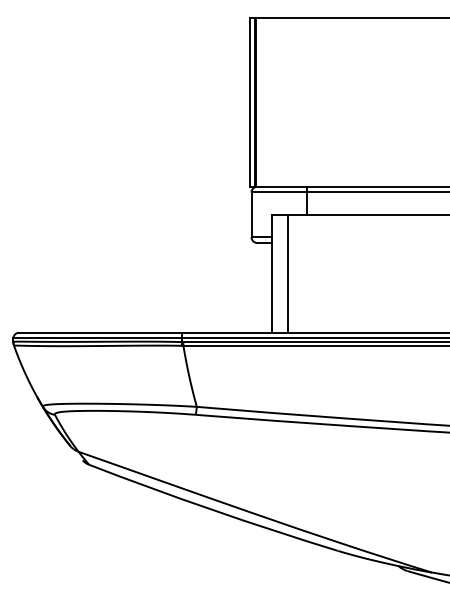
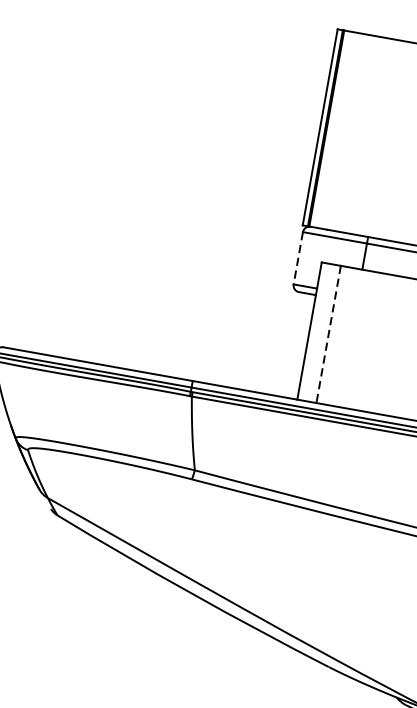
line: (251, 215) -> (298, 258), solid -> dashed
line: (288, 273) -> (329, 334), solid -> dashed

